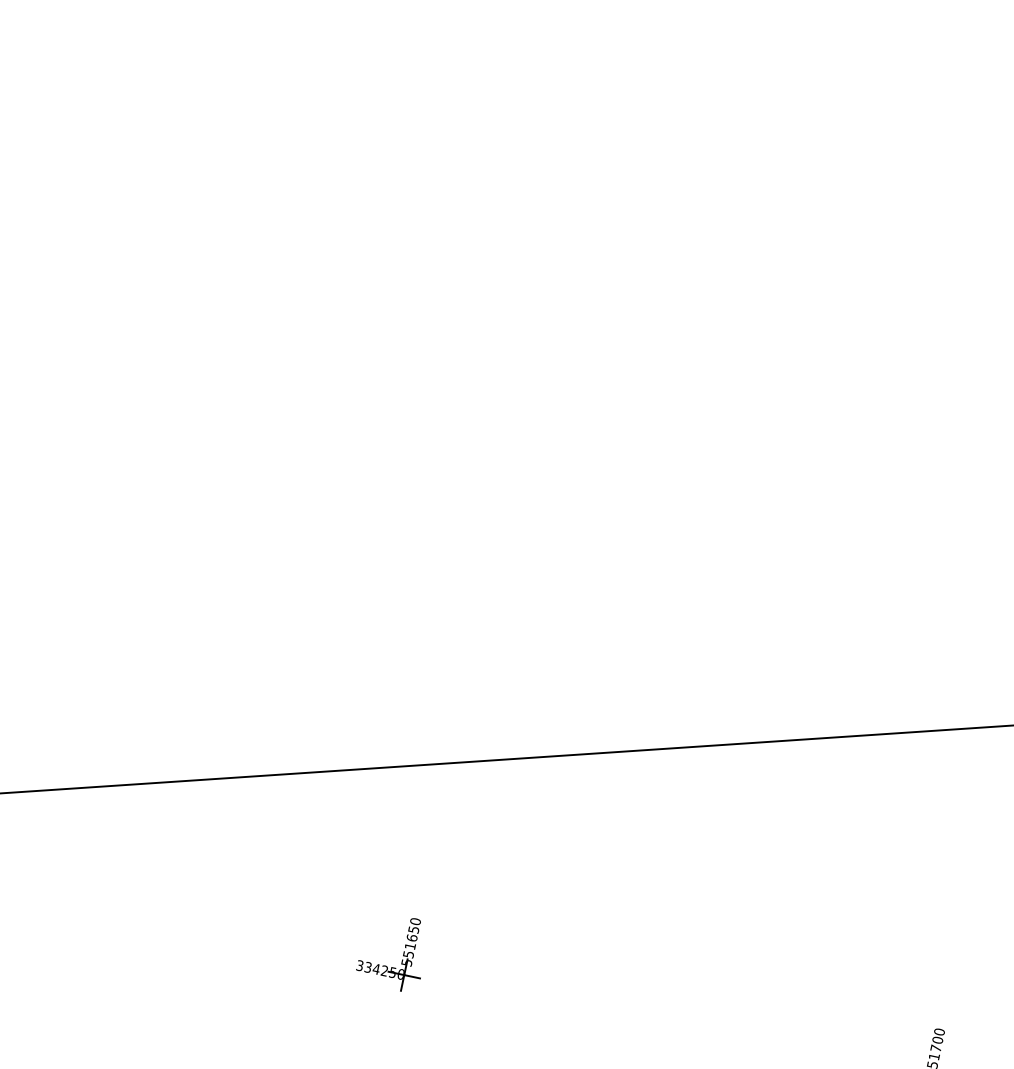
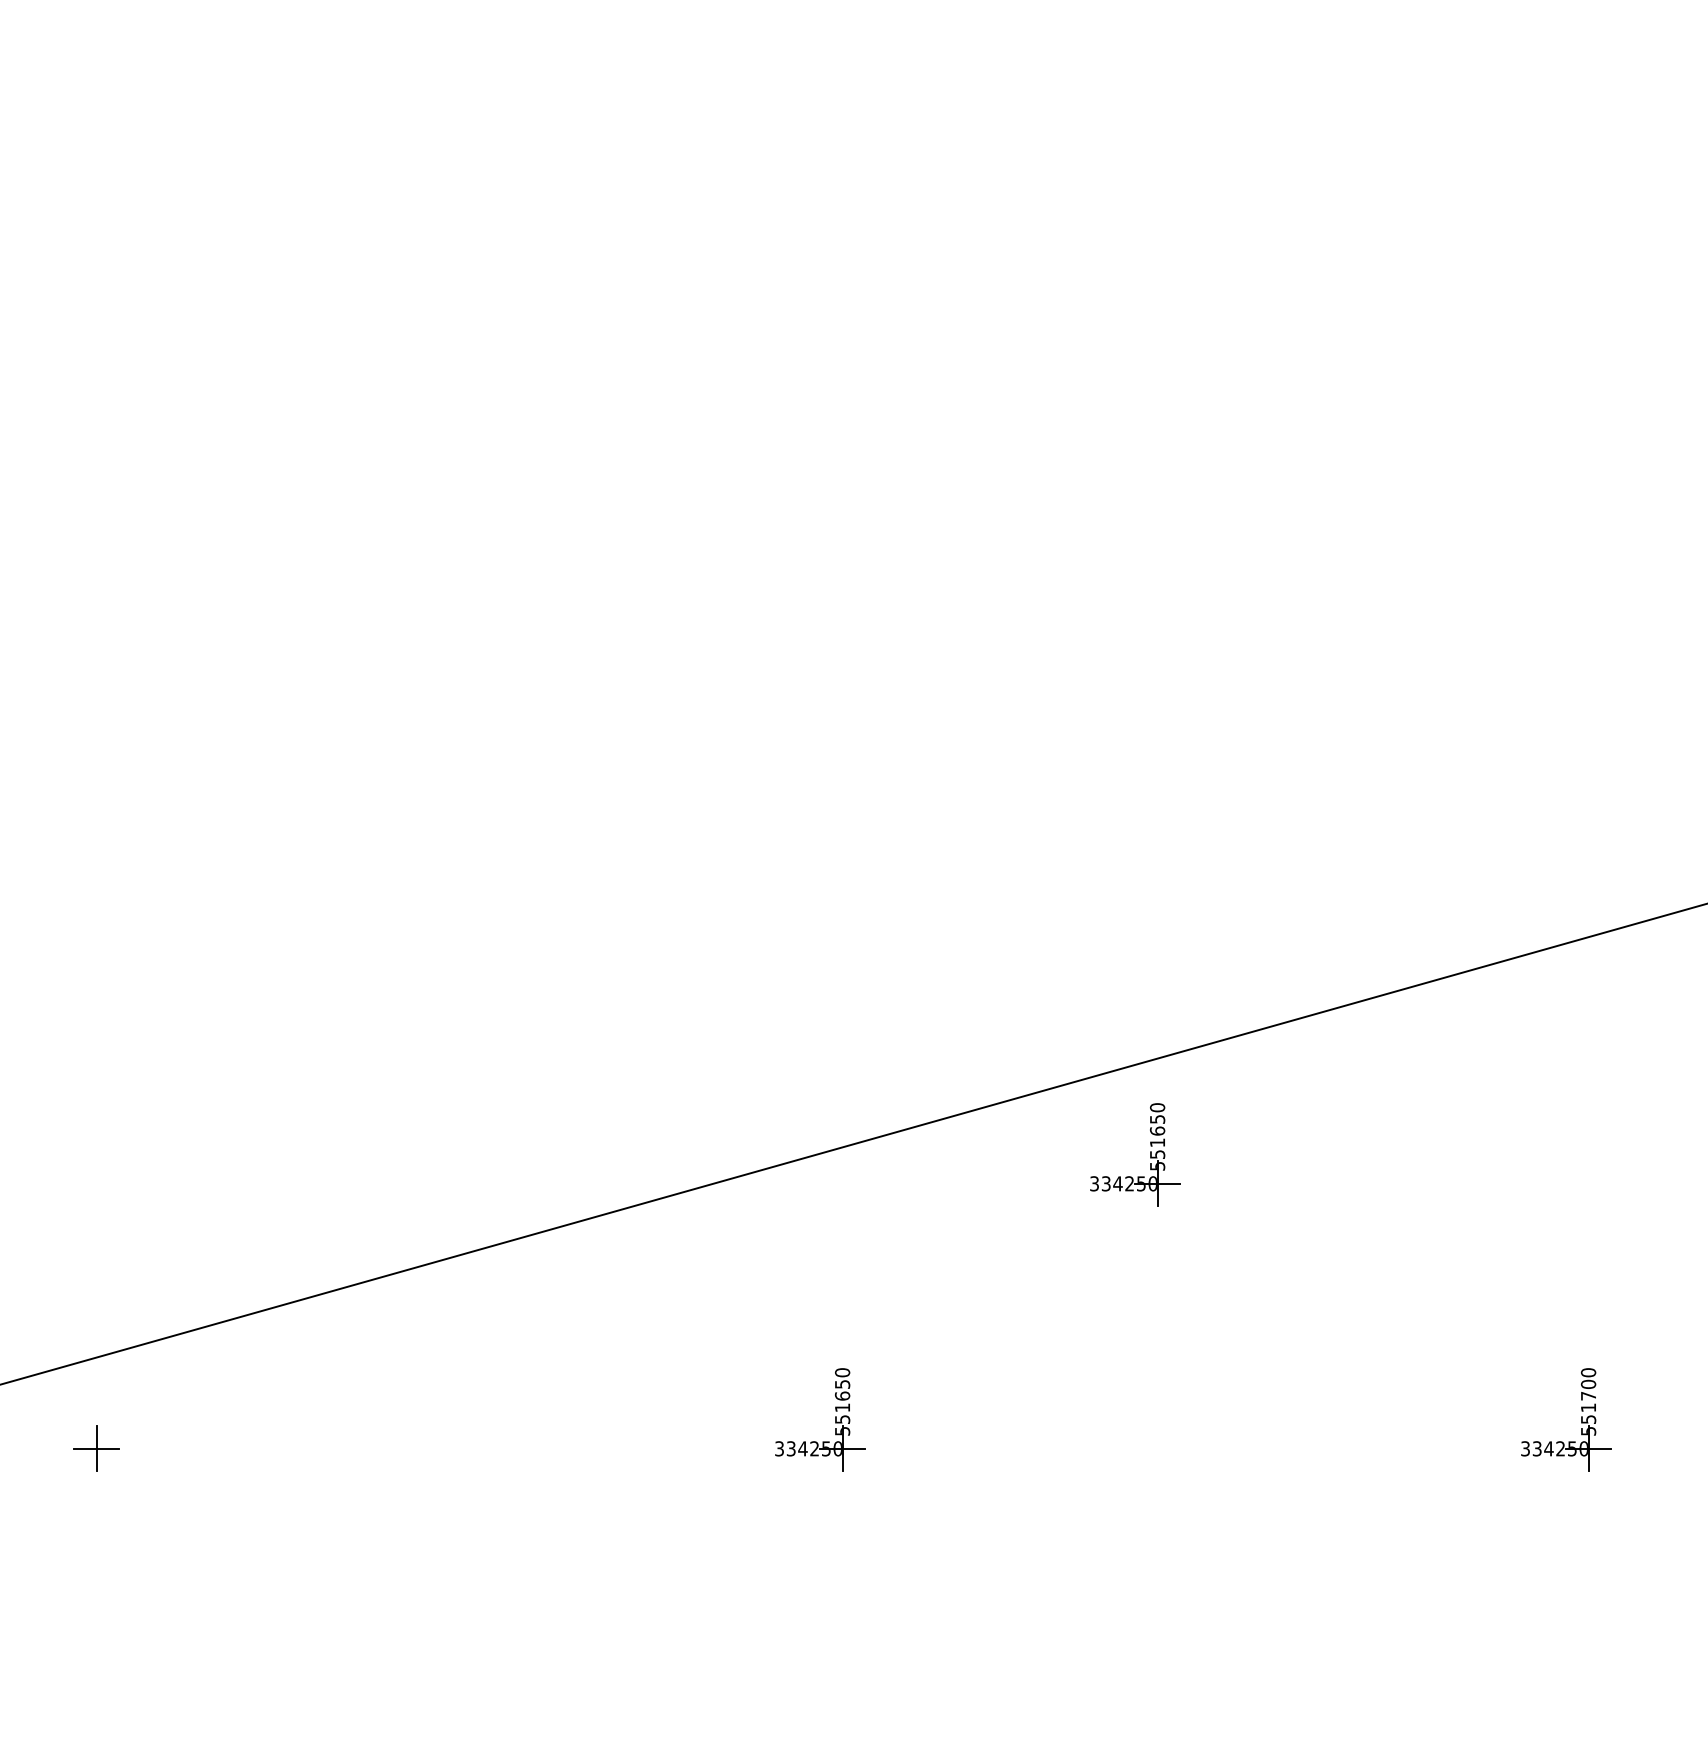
part: (664, 813) -> (1150, 1154), added

